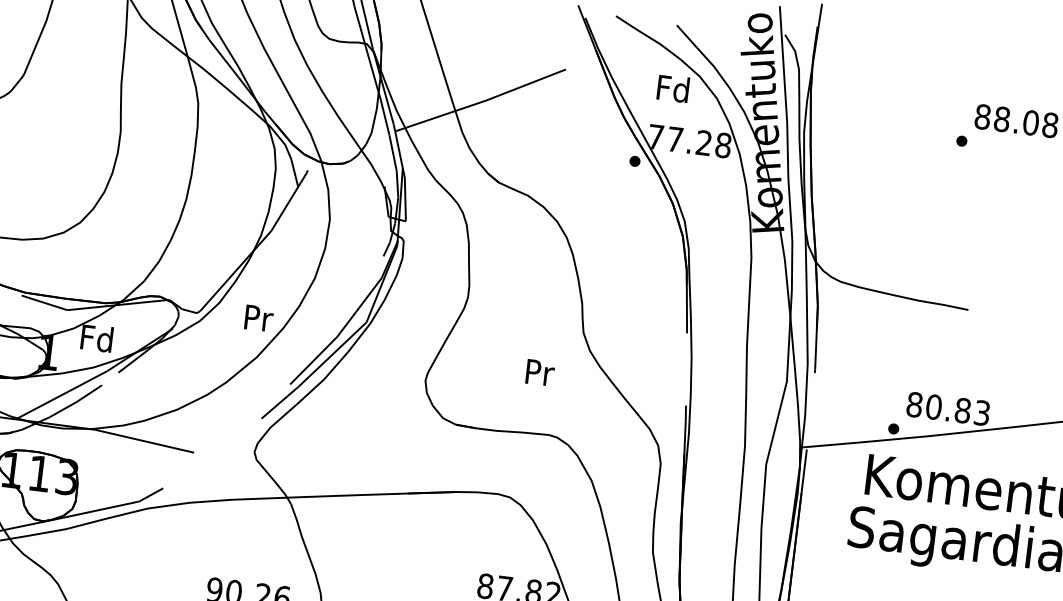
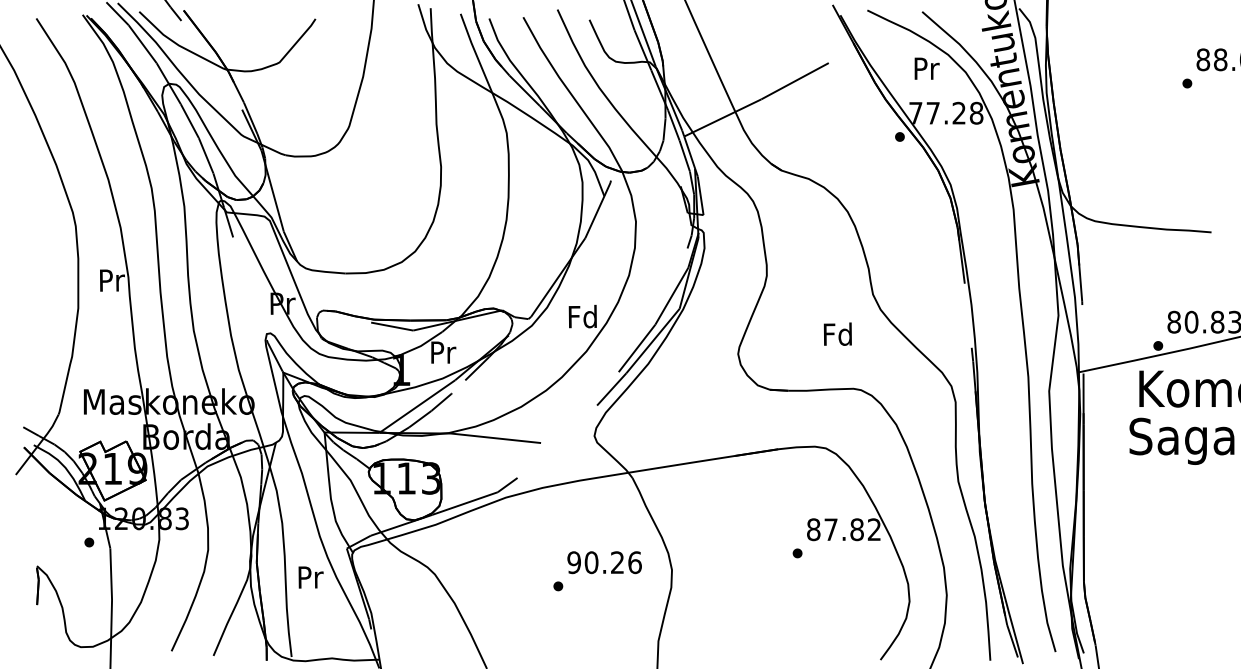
text: (672, 88) -> (925, 68), Fd -> Pr
text: (257, 317) -> (582, 316), Pr -> Fd
text: (97, 337) -> (442, 351), Fd -> Pr
text: (538, 371) -> (837, 333), Pr -> Fd

